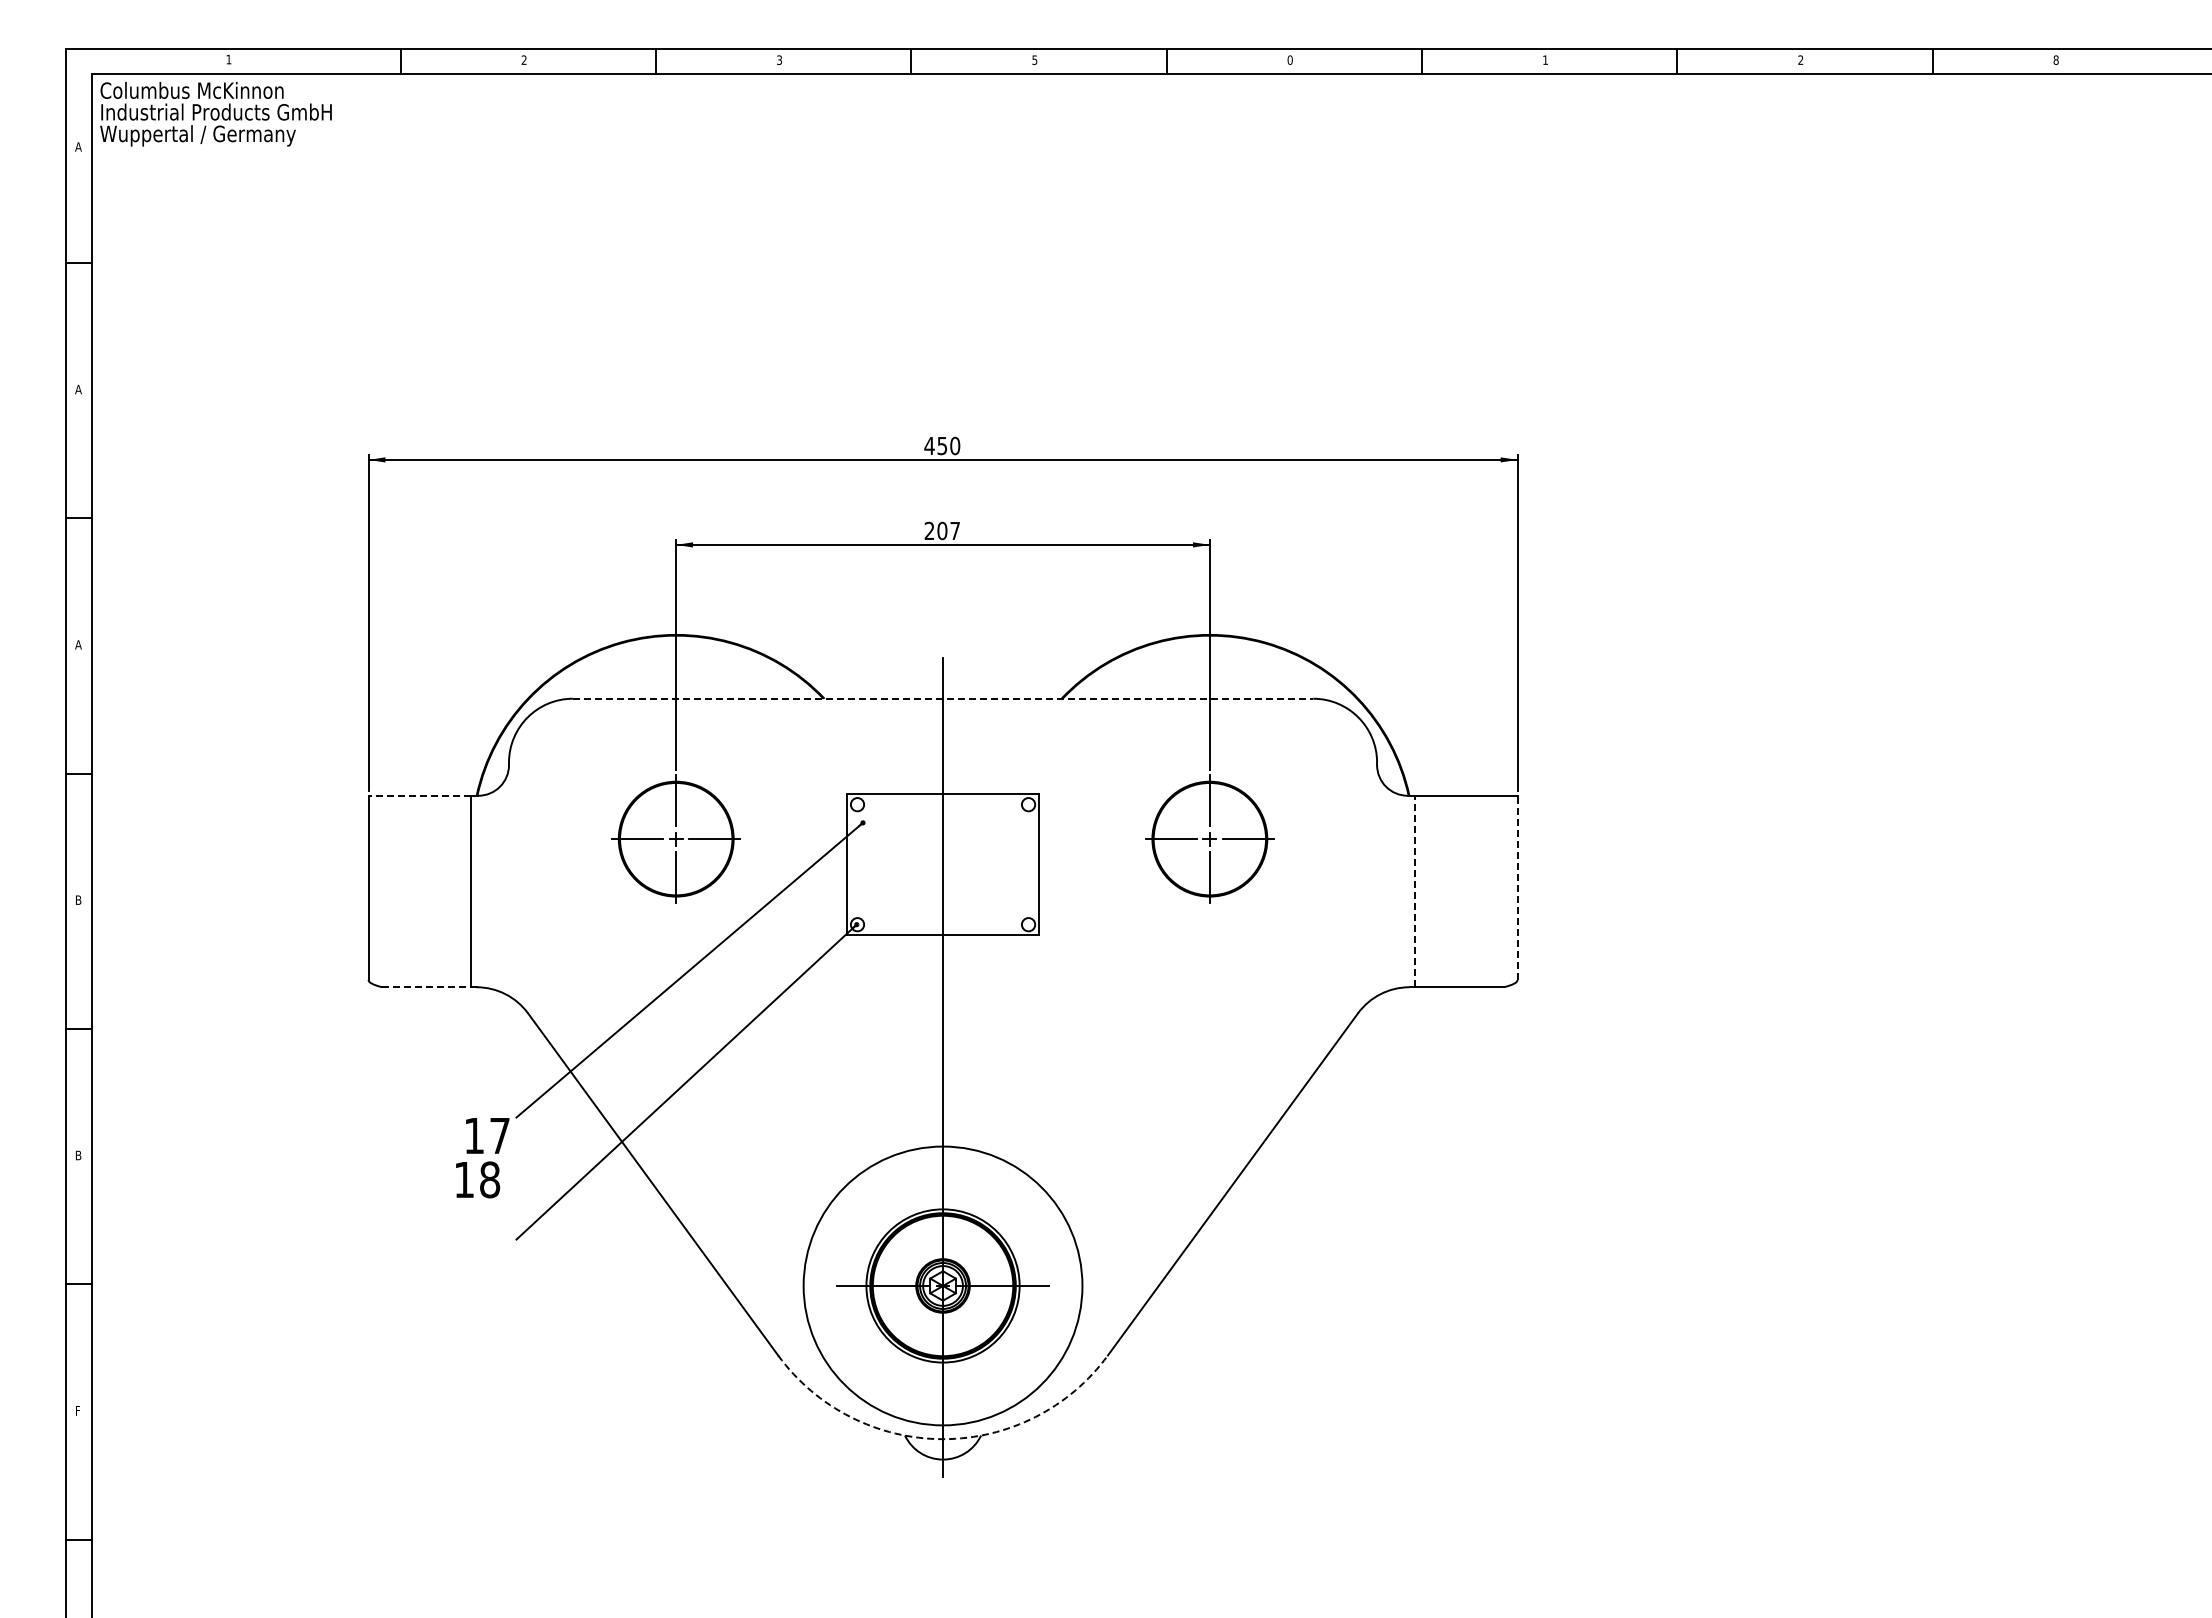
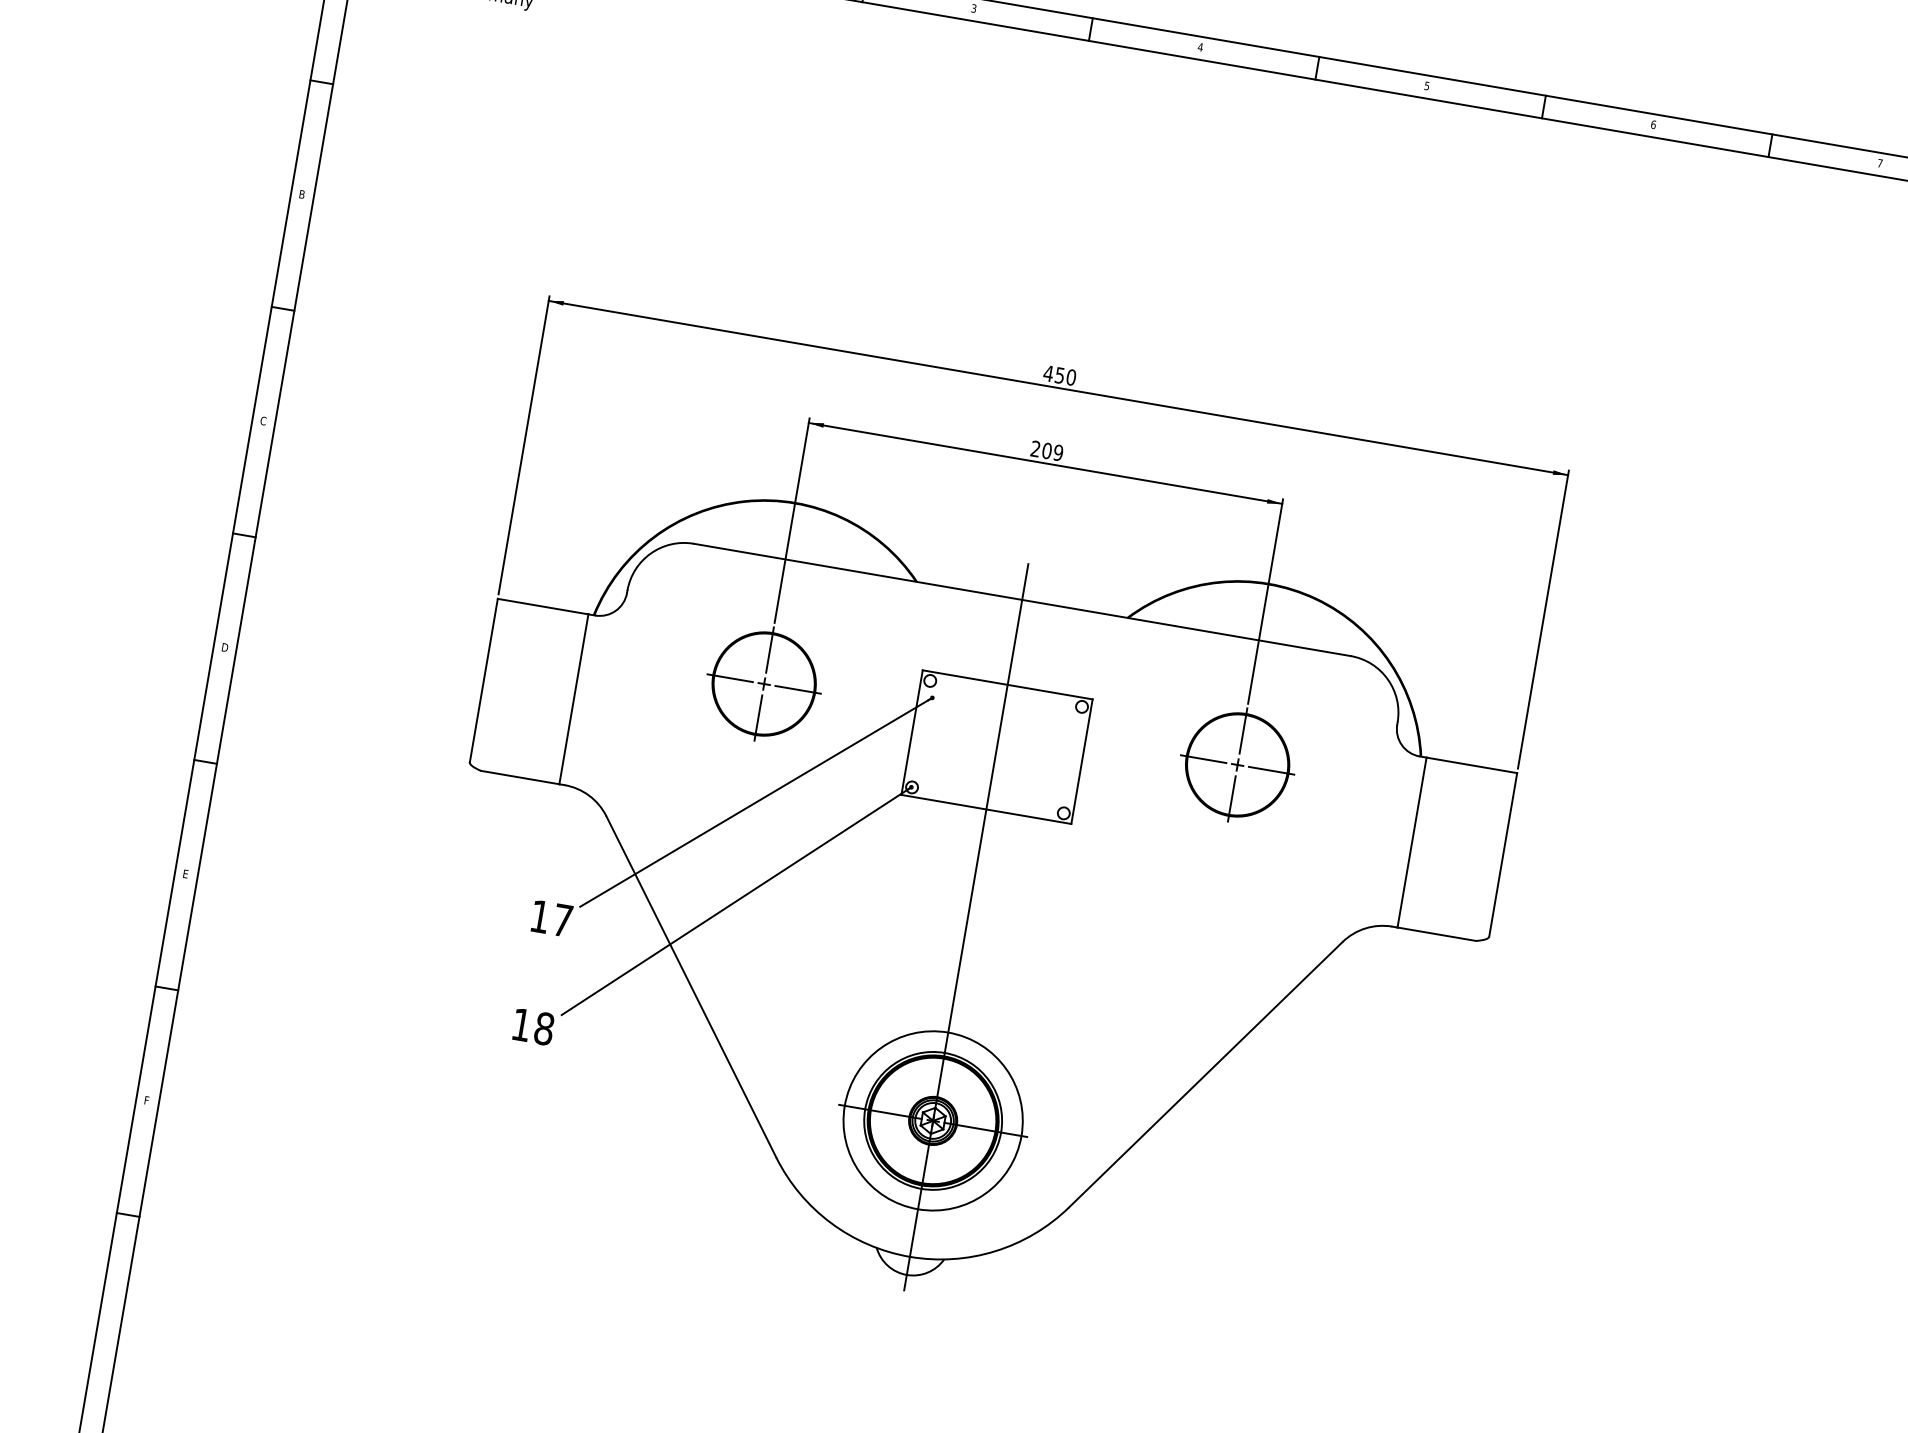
text: (1034, 59) -> (1200, 46), 5 -> 4
text: (1289, 59) -> (1426, 85), 0 -> 5
text: (1545, 59) -> (1653, 124), 1 -> 6
text: (1800, 59) -> (1879, 162), 2 -> 7
text: (78, 389) -> (302, 194), A -> B
text: (955, 530) -> (1058, 452), 207 -> 209
text: (78, 644) -> (263, 420), A -> C
line: (943, 698) -> (1022, 599), dashed -> solid
line: (419, 795) -> (543, 606), dashed -> solid
line: (1517, 887) -> (1503, 854), dashed -> solid
line: (1415, 891) -> (1412, 842), dashed -> solid
text: (79, 899) -> (225, 647), B -> D
line: (426, 987) -> (520, 777), dashed -> solid
text: (78, 1155) -> (185, 874), B -> E
text: (478, 1179) -> (534, 1026), moved
circle: (942, 1285) -> (932, 1120), size x0.71
arc: (943, 1439) -> (910, 1257), dashed -> solid

